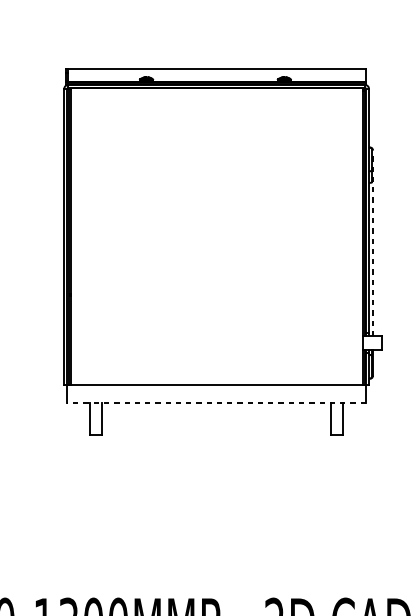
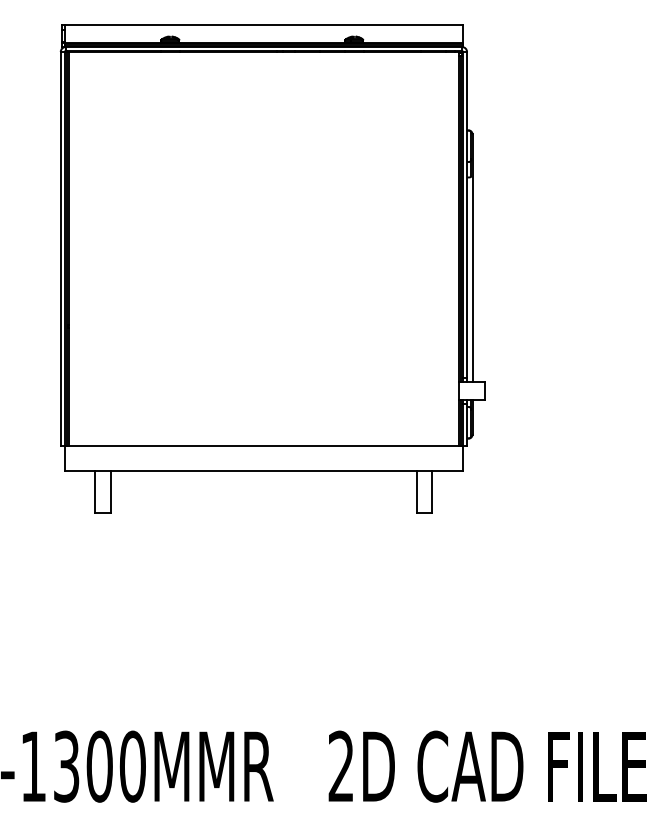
line: (373, 243) -> (472, 258), dashed -> solid
line: (216, 403) -> (263, 471), dashed -> solid

